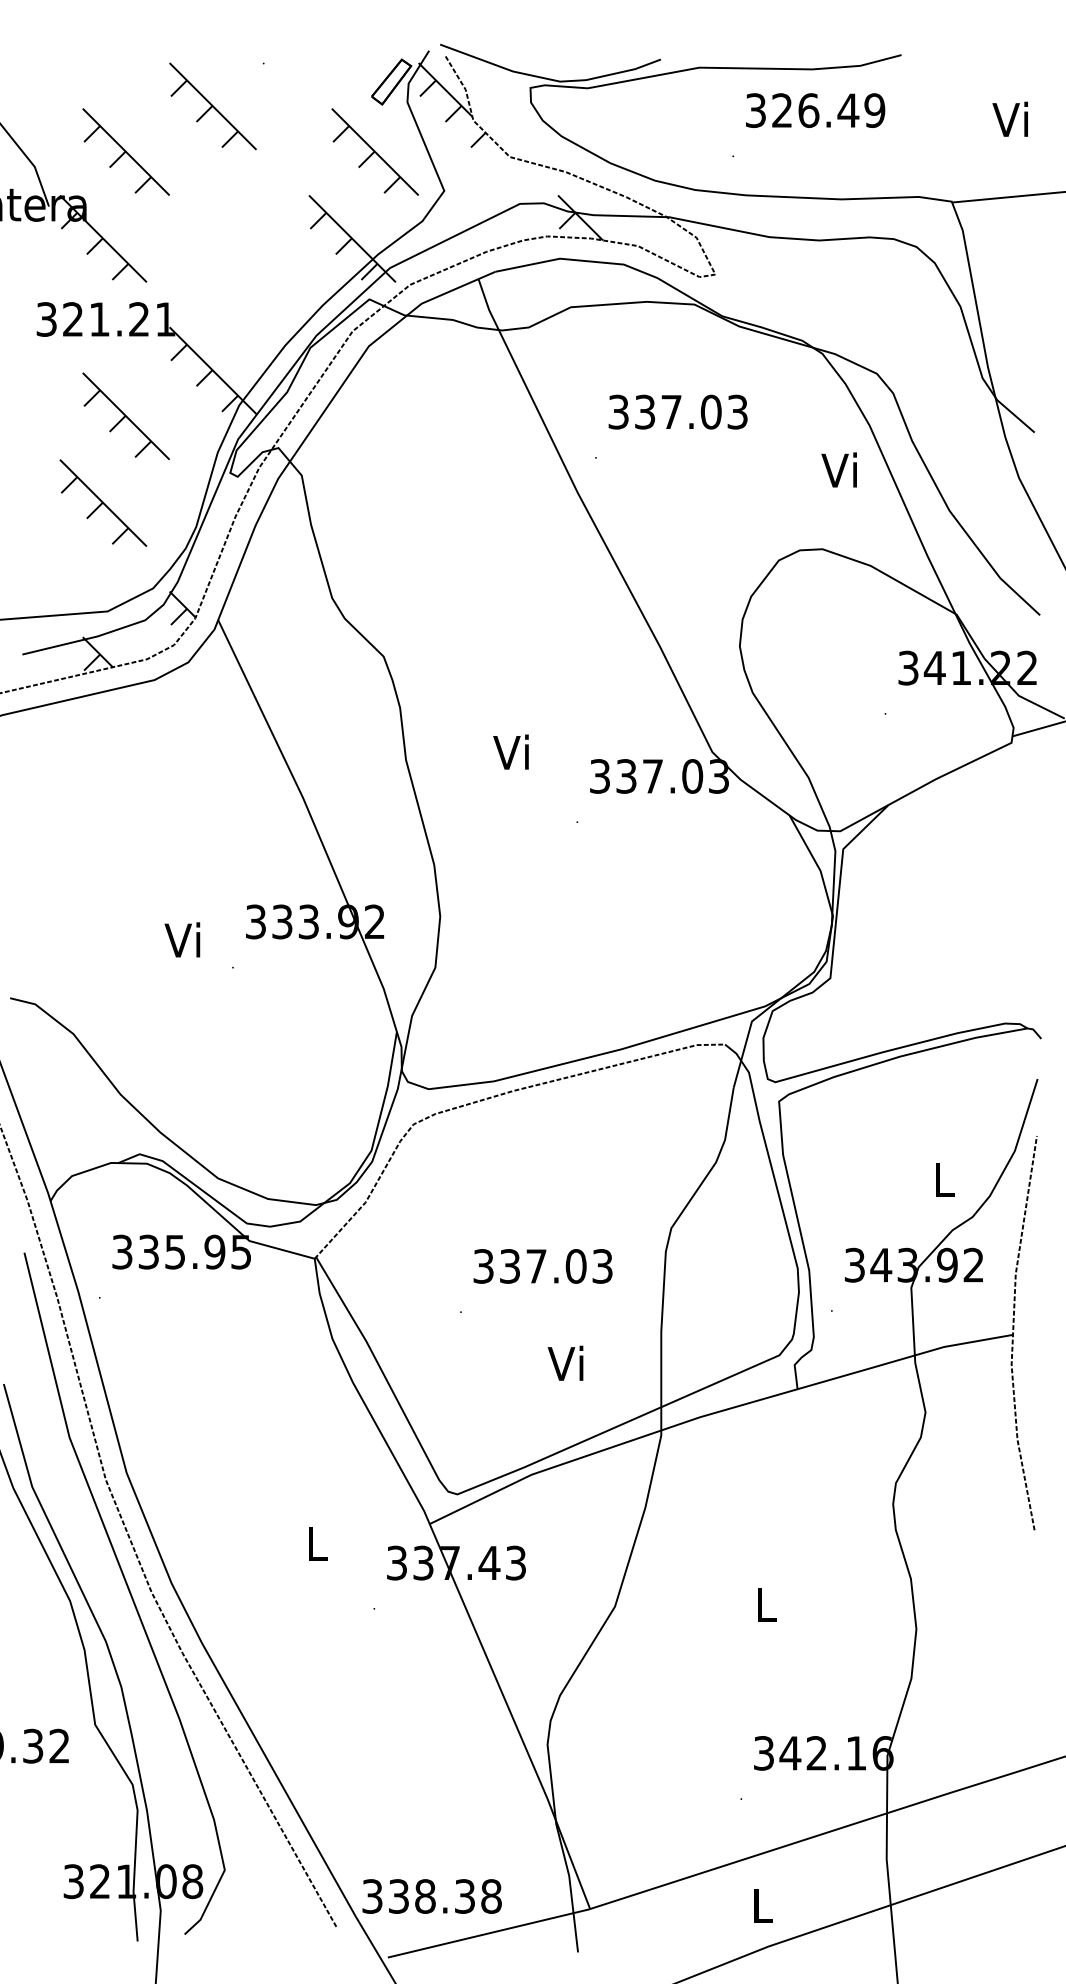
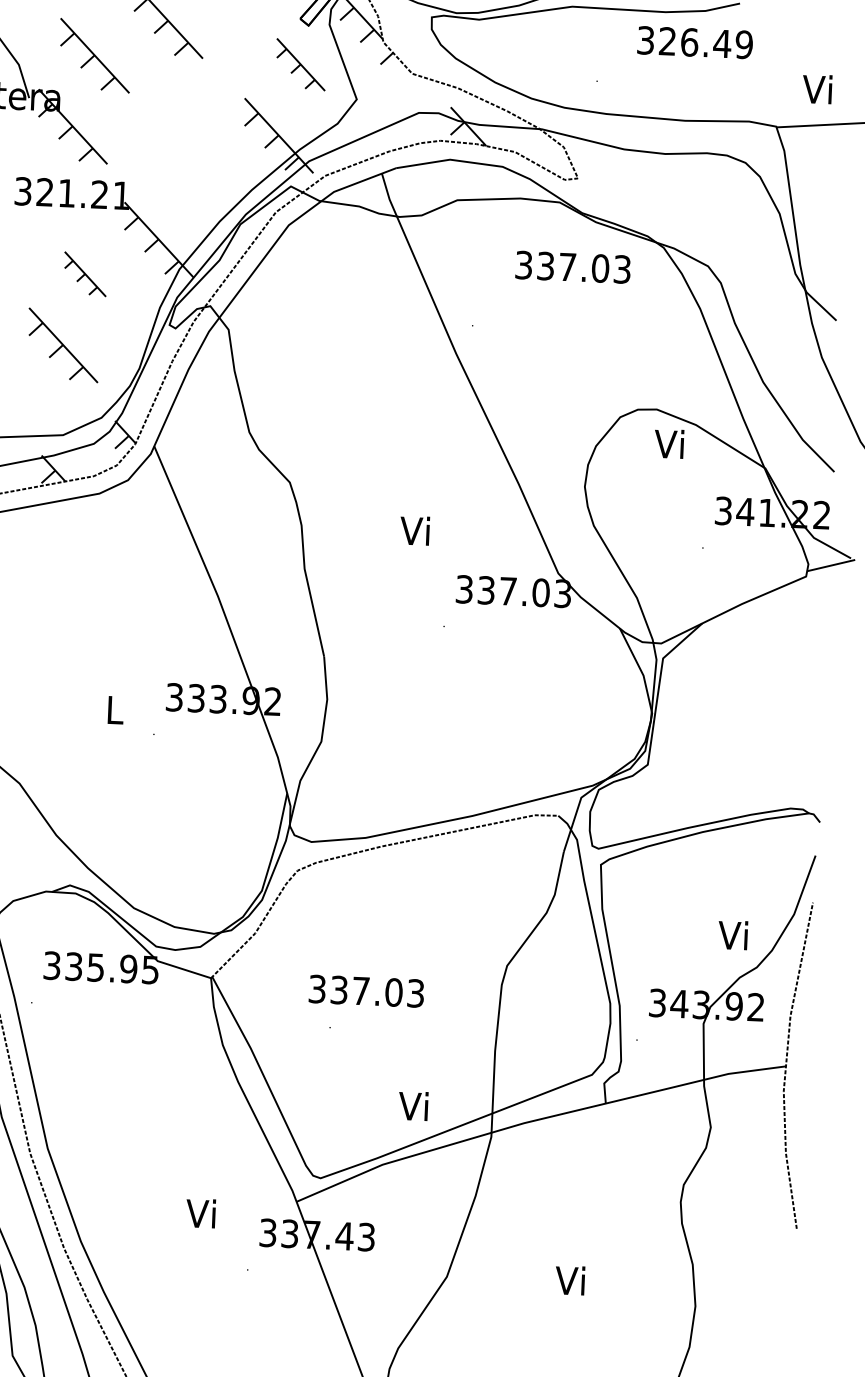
text: (815, 110) -> (695, 42), moved
text: (1009, 118) -> (816, 88), moved
part: (374, 151) -> (300, 64), size x0.7
text: (677, 411) -> (572, 266), moved
part: (125, 415) -> (84, 273), size x0.6
text: (838, 469) -> (668, 443), moved
text: (510, 751) -> (414, 530), moved
text: (182, 939) -> (113, 709), Vi -> L
text: (941, 1178) -> (732, 934), L -> Vi
text: (542, 1266) -> (366, 991), moved
text: (565, 1362) -> (413, 1105), moved
text: (314, 1542) -> (200, 1212), L -> Vi
text: (763, 1604) -> (569, 1280), L -> Vi

